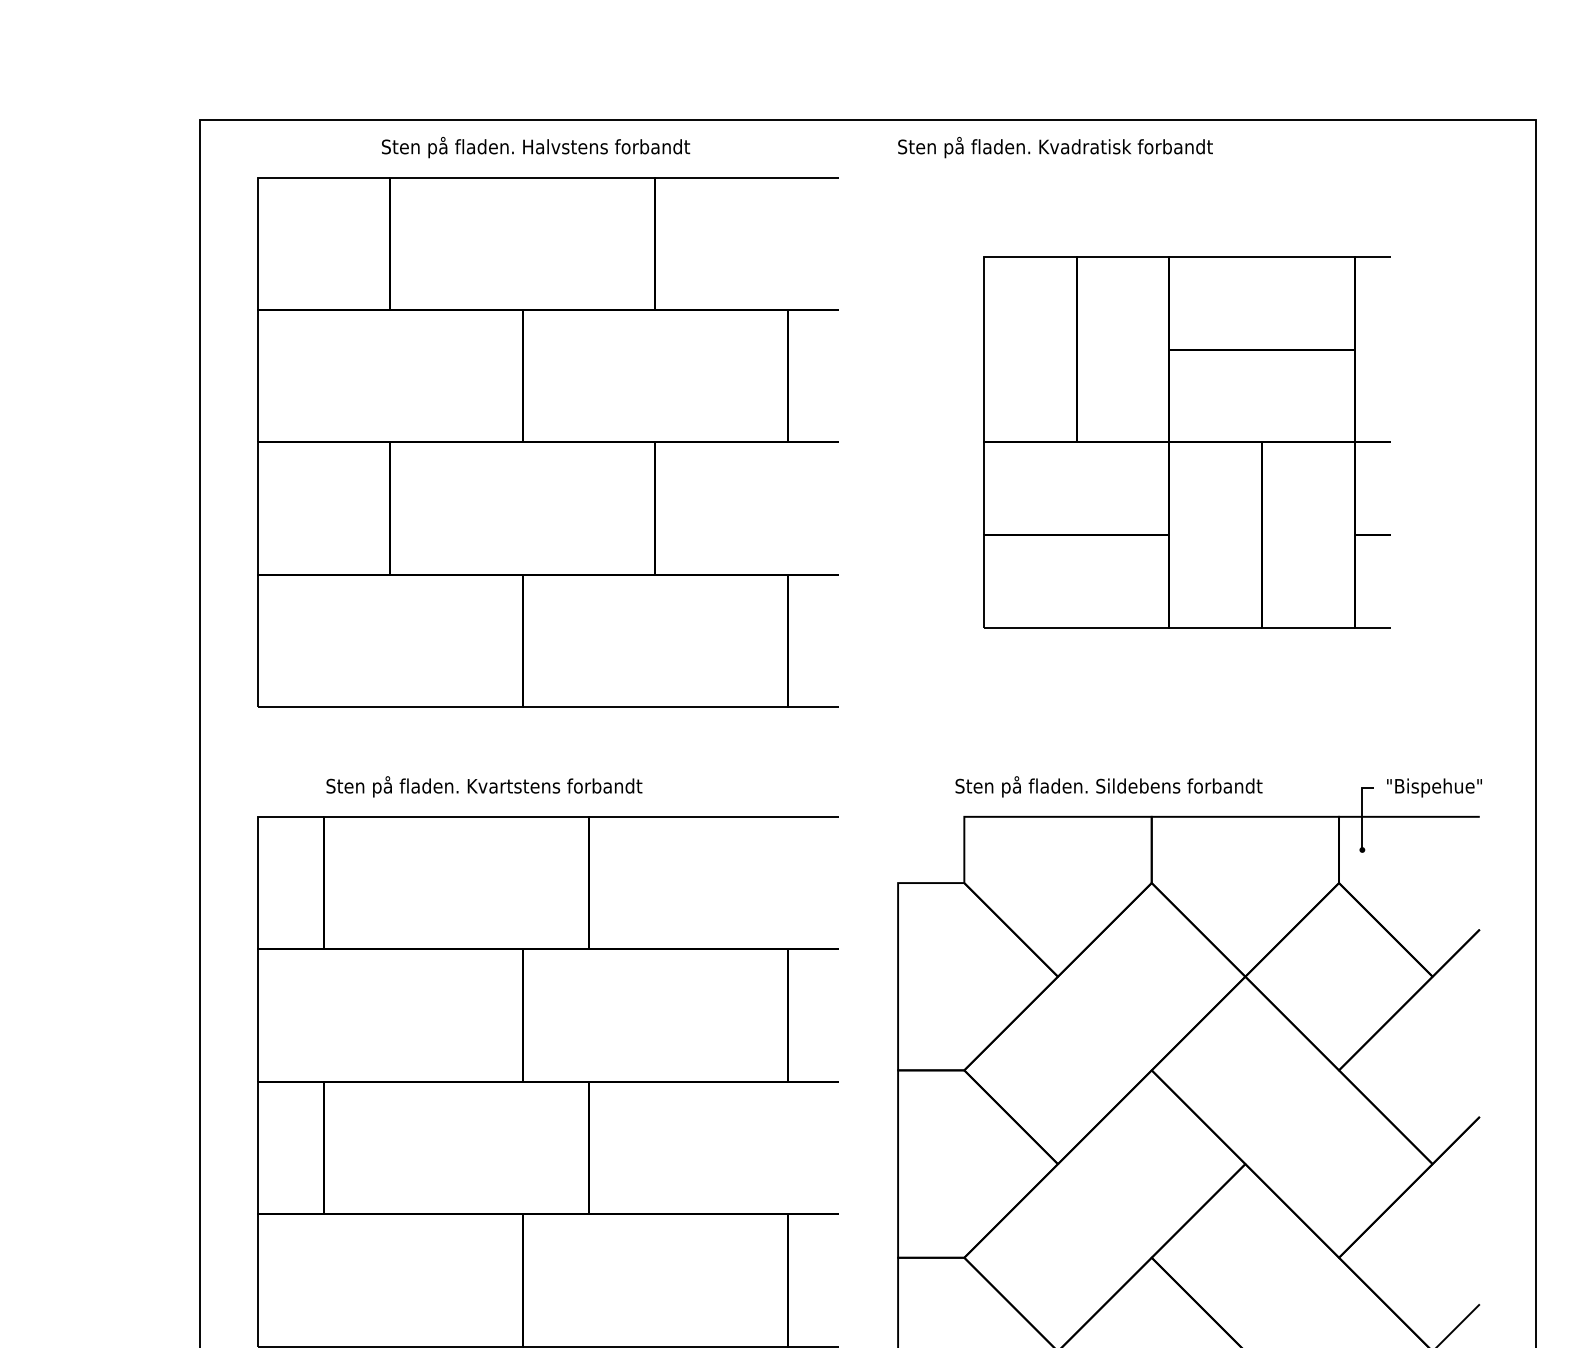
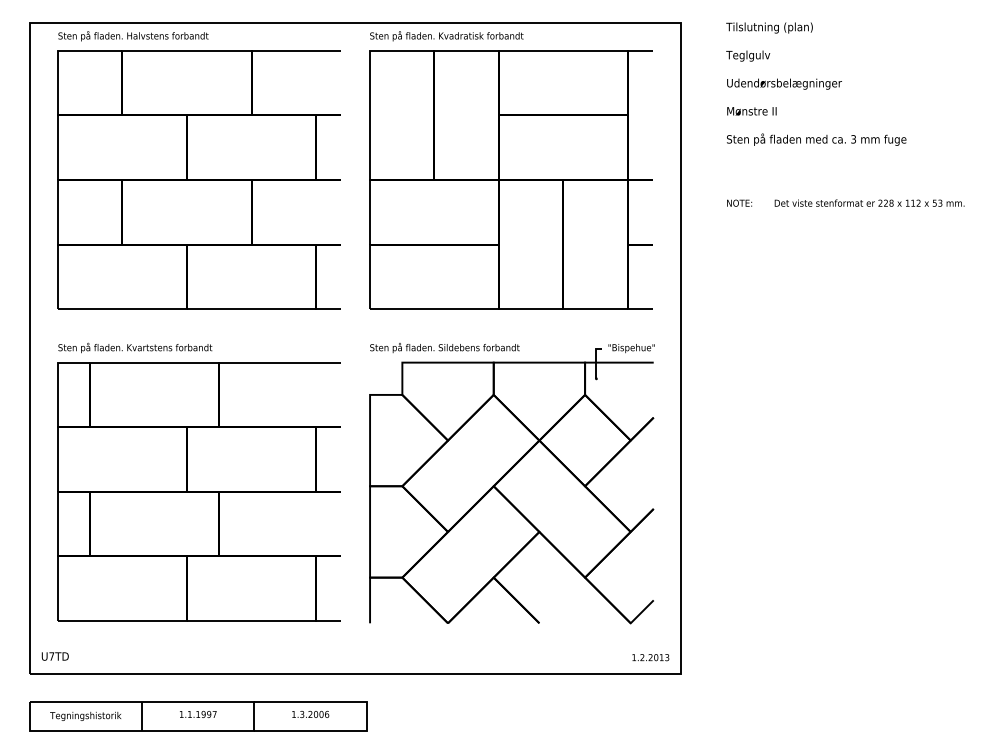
text: (535, 148) -> (133, 36), moved
part: (1186, 441) -> (510, 179), size x1.43
text: (484, 785) -> (135, 347), moved
text: (1108, 787) -> (444, 348), moved

